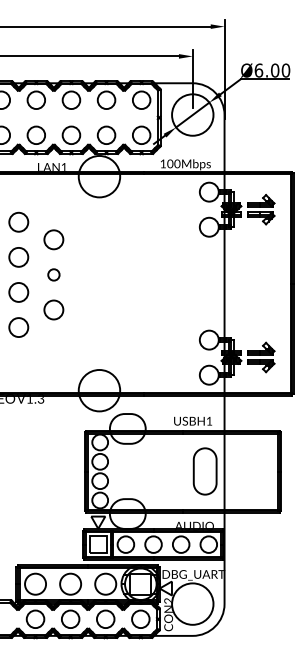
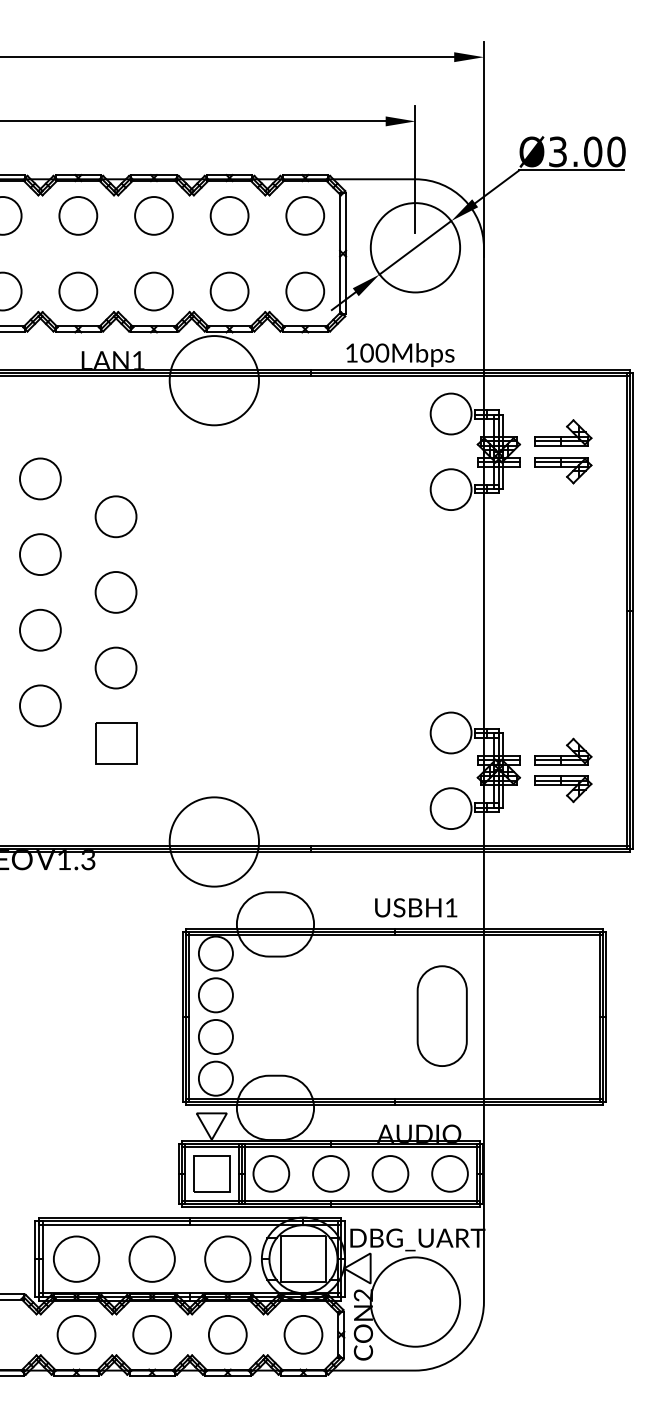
text: (258, 70) -> (557, 151), Ø6.00 -> Ø3.00
circle: (53, 274) -> (115, 591), size x1.67
part: (53, 345) -> (115, 744), added

